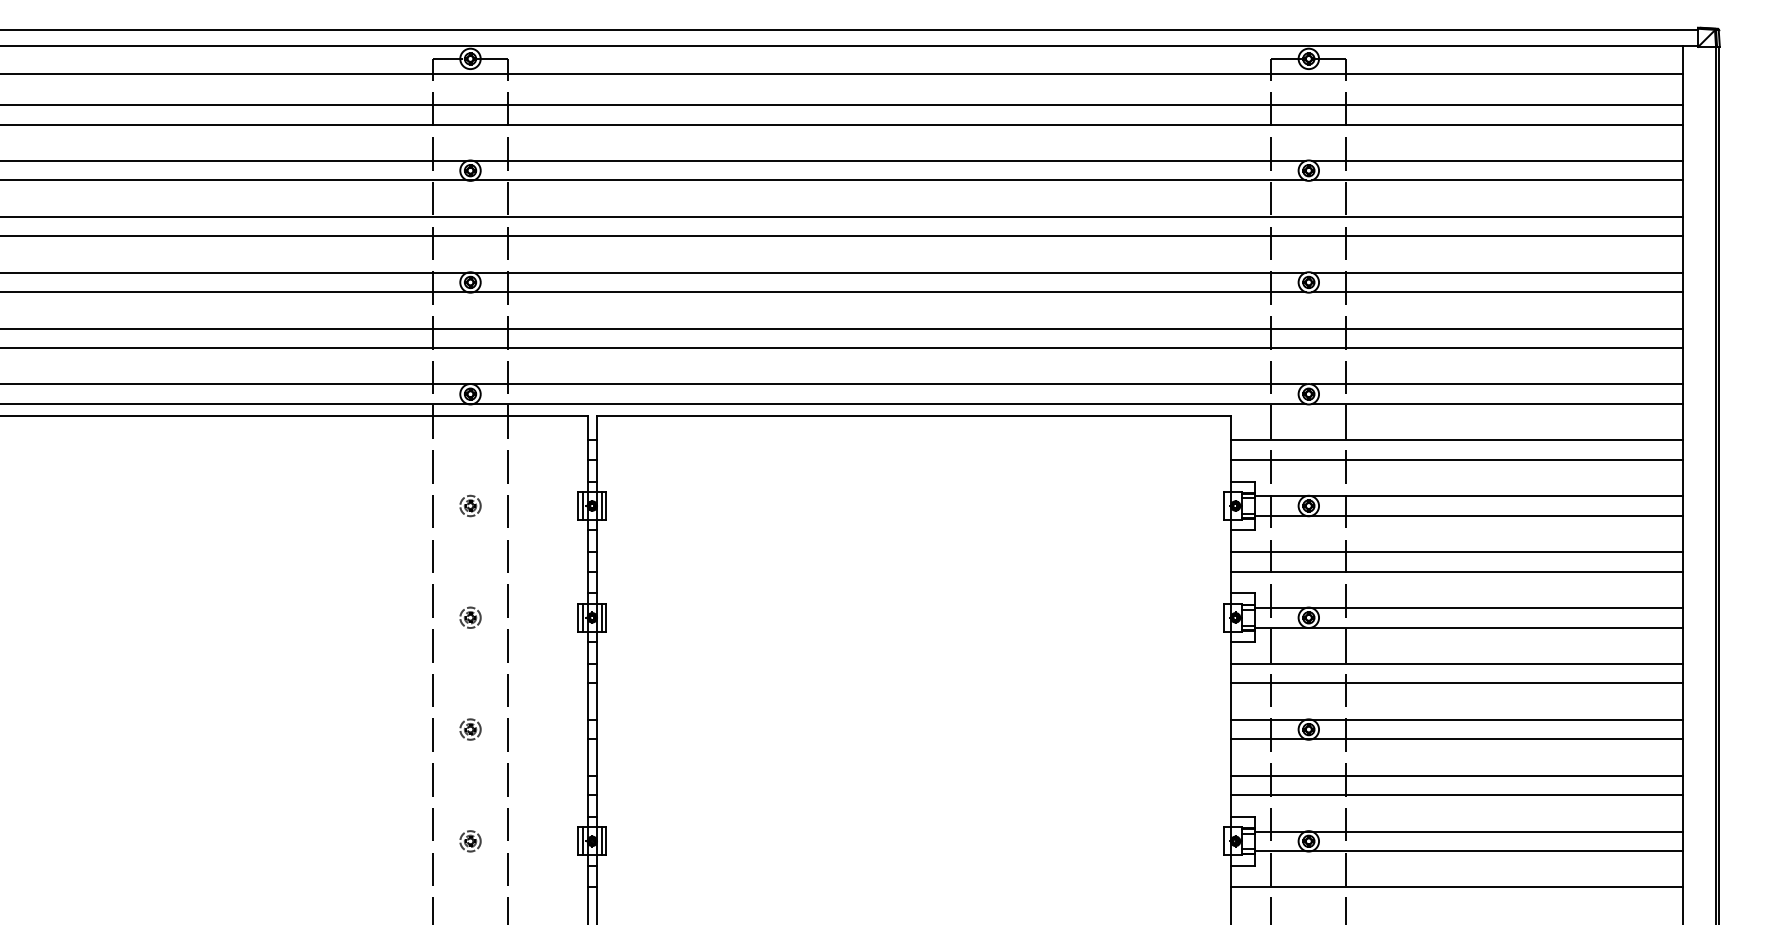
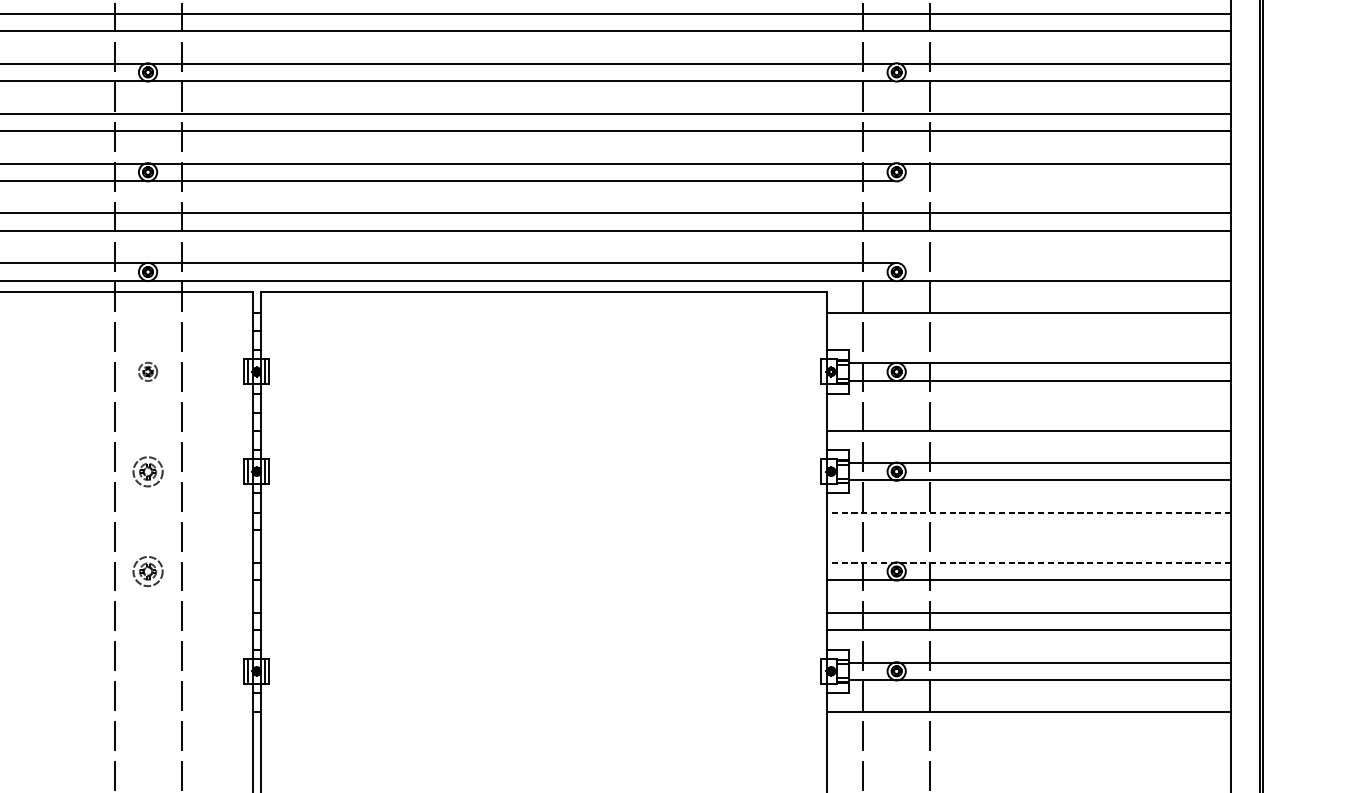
line: (1497, 292) -> (1065, 181), removed
line: (1497, 384) -> (1065, 263), removed
line: (1456, 459) -> (1028, 330), removed
line: (1456, 552) -> (1028, 413), removed
part: (470, 617) -> (148, 471), size x1.6
line: (1456, 663) -> (1028, 512), solid -> dashed
line: (1456, 683) -> (1028, 530), removed
line: (1456, 719) -> (1028, 562), solid -> dashed
part: (470, 729) -> (148, 571), size x1.6
part: (470, 841) -> (148, 671), removed

